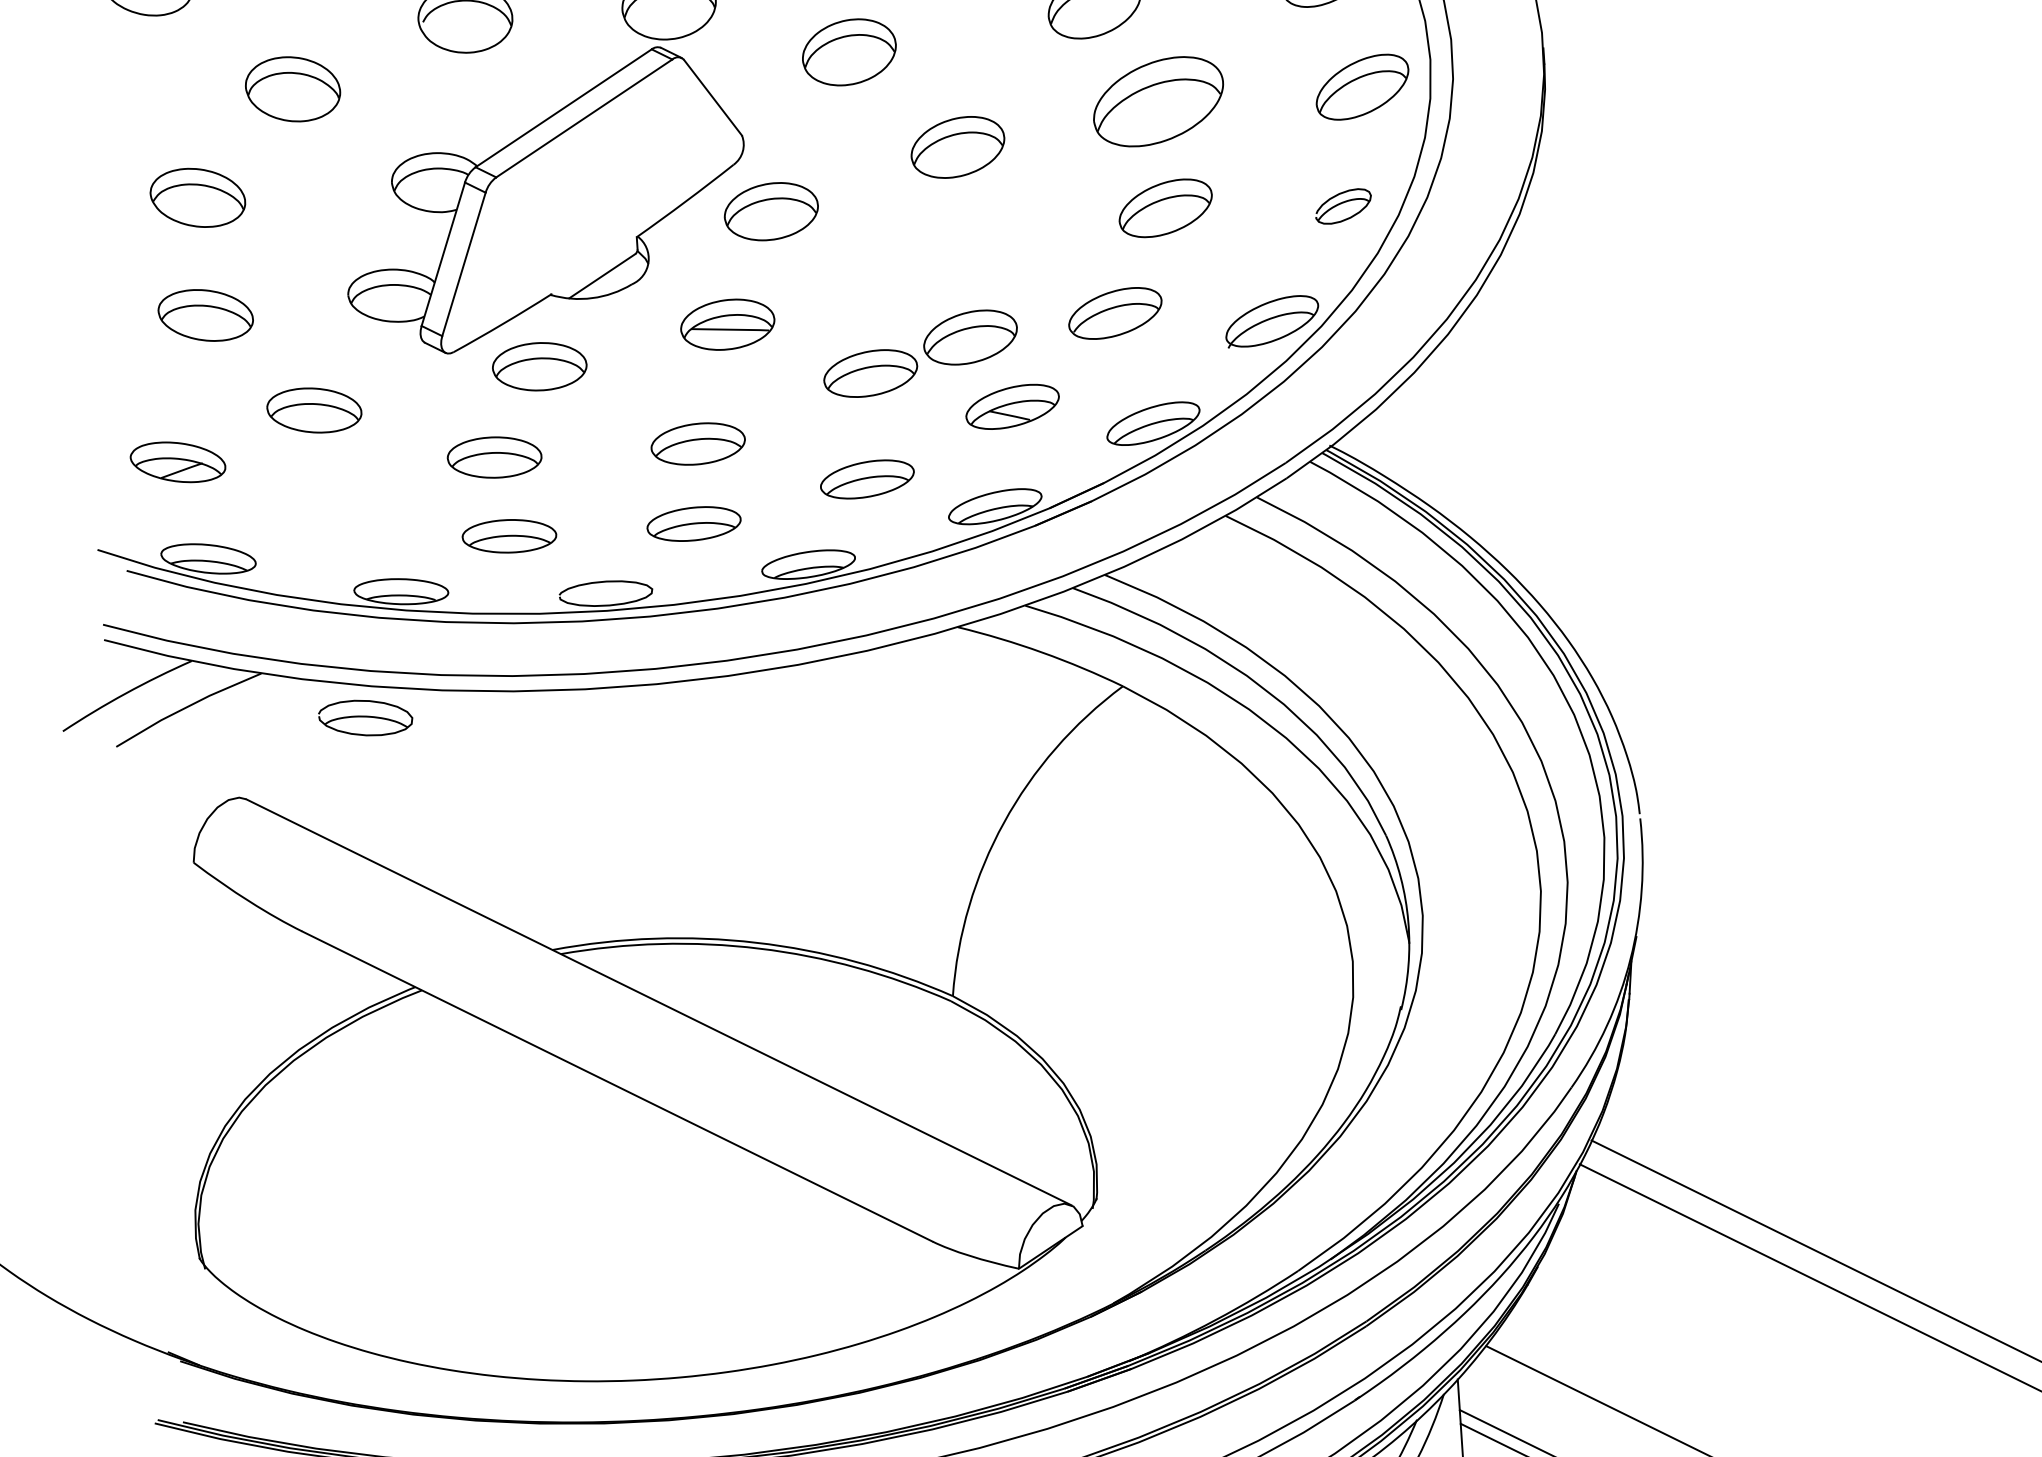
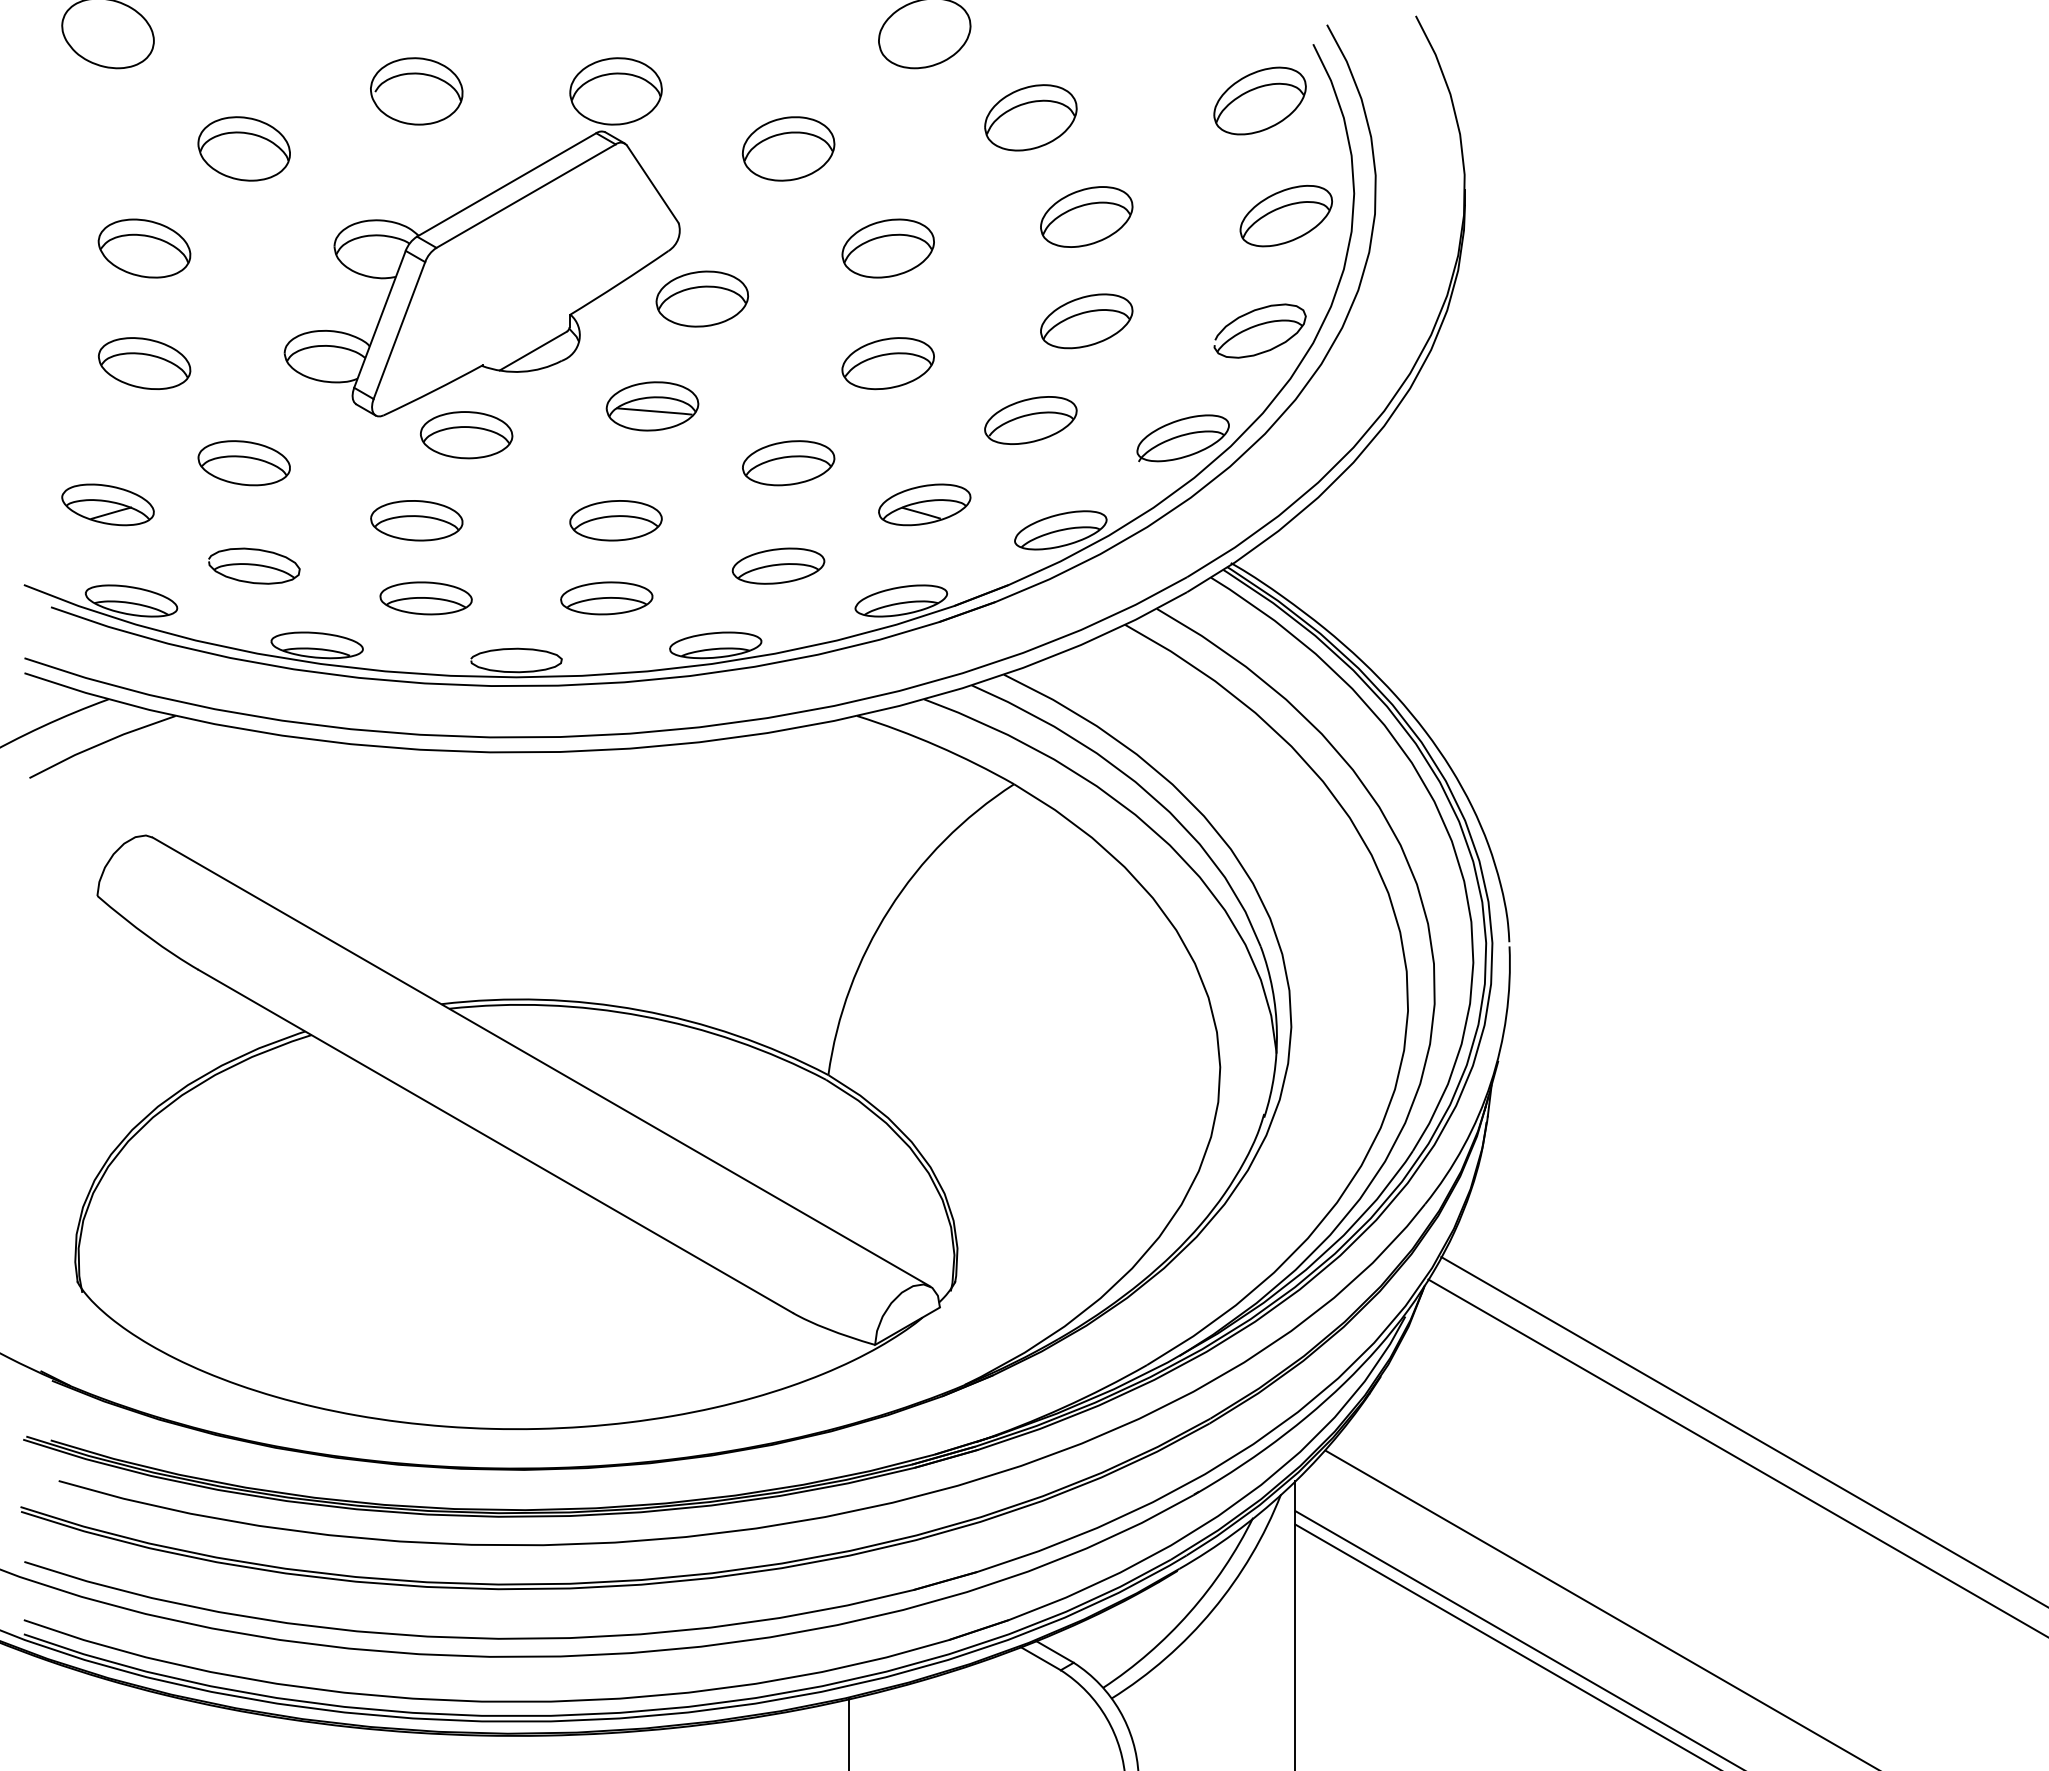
part: (1158, 101) -> (1086, 216), size x0.71
part: (1342, 205) -> (1259, 330), size x1.67
part: (969, 337) -> (887, 363), moved
part: (365, 717) -> (254, 565), moved

